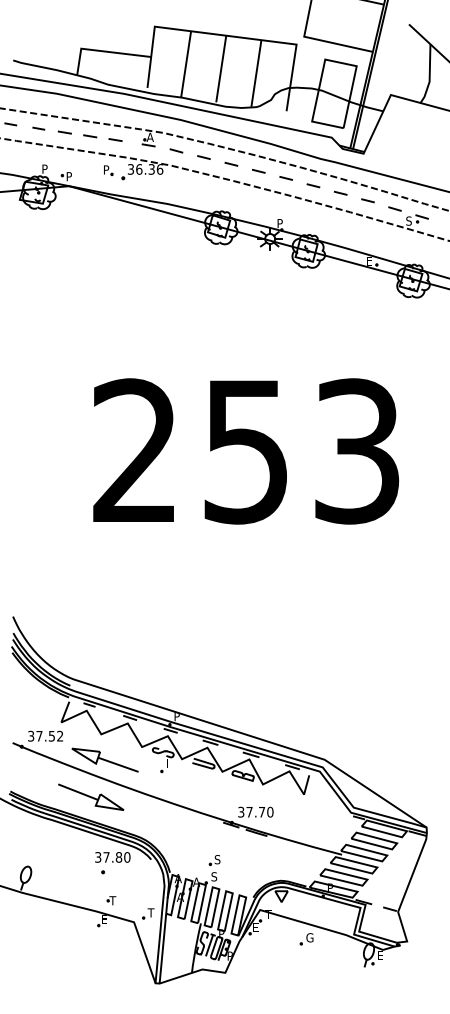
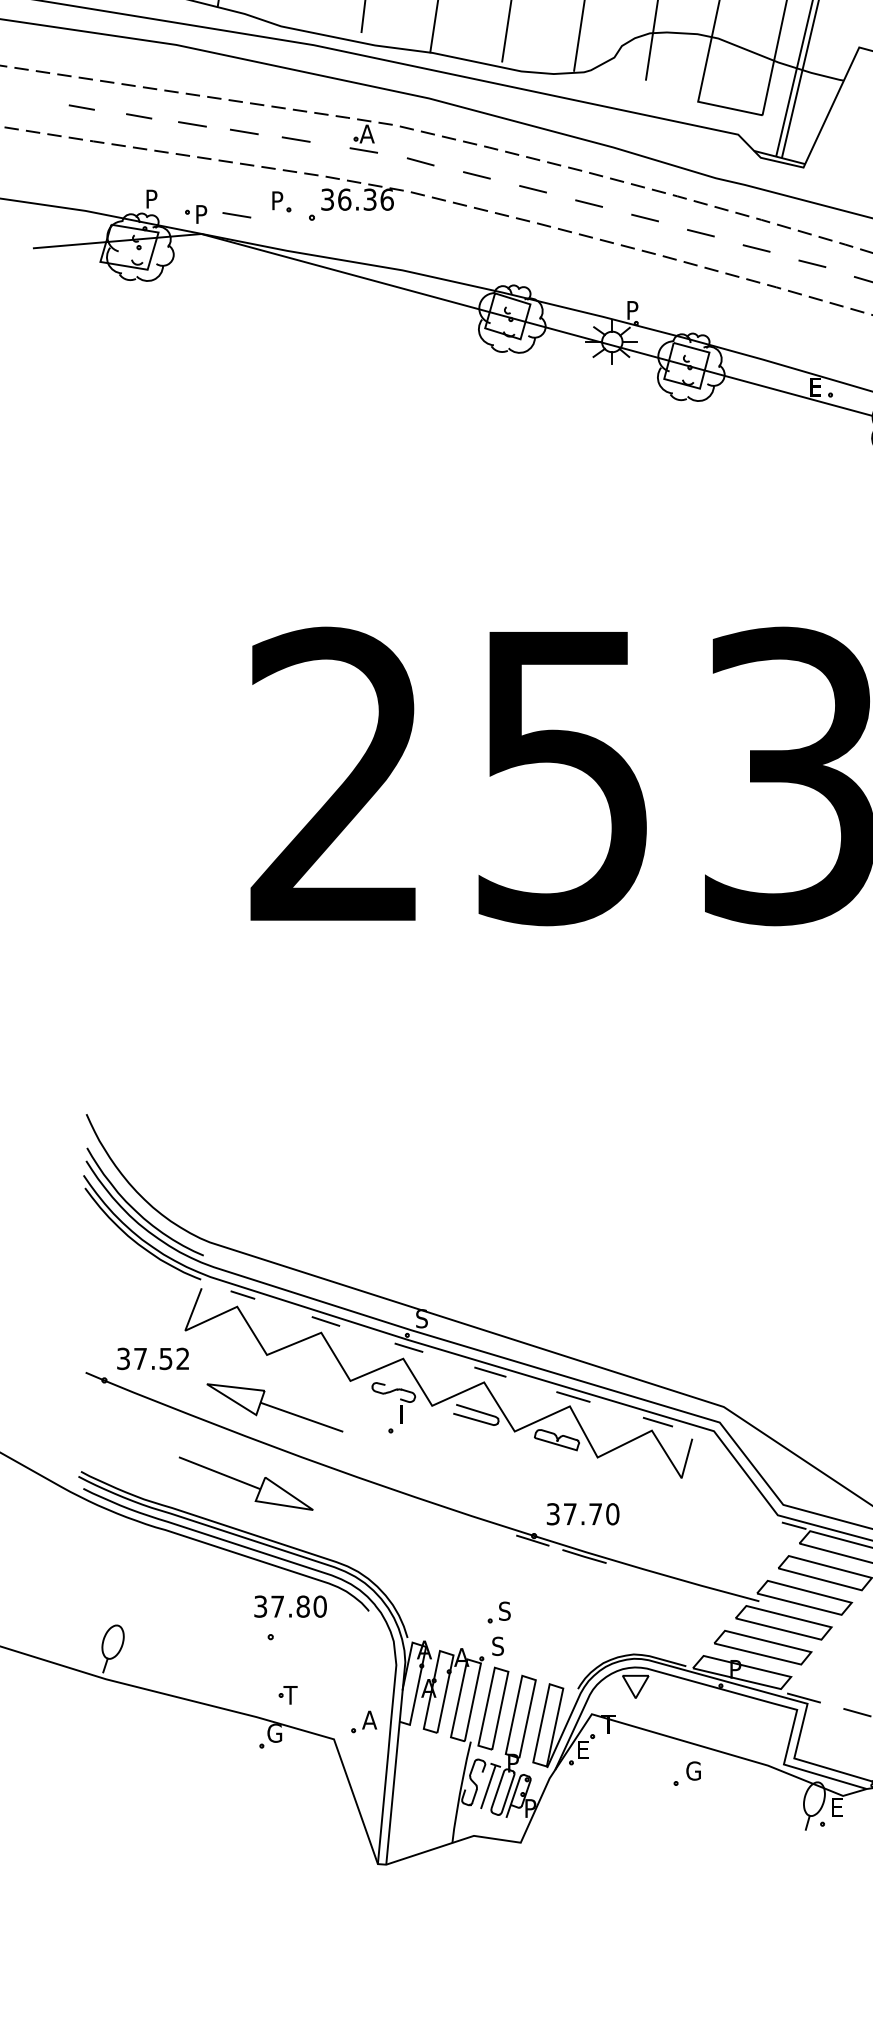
line: (86, 176) -> (236, 214), added
text: (176, 716) -> (420, 1318), P -> S
text: (151, 912) -> (369, 1719), T -> A
text: (104, 919) -> (273, 1733), E -> G

